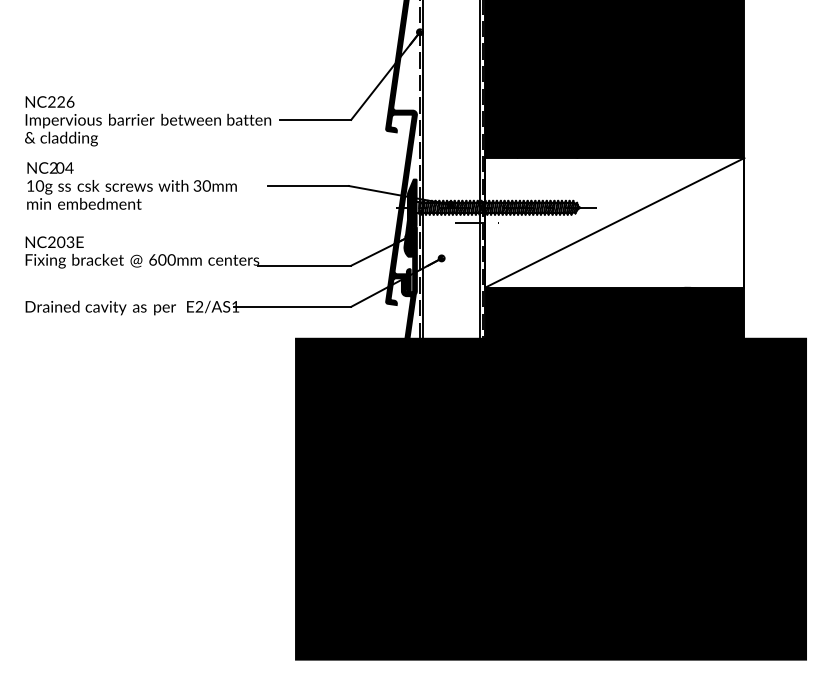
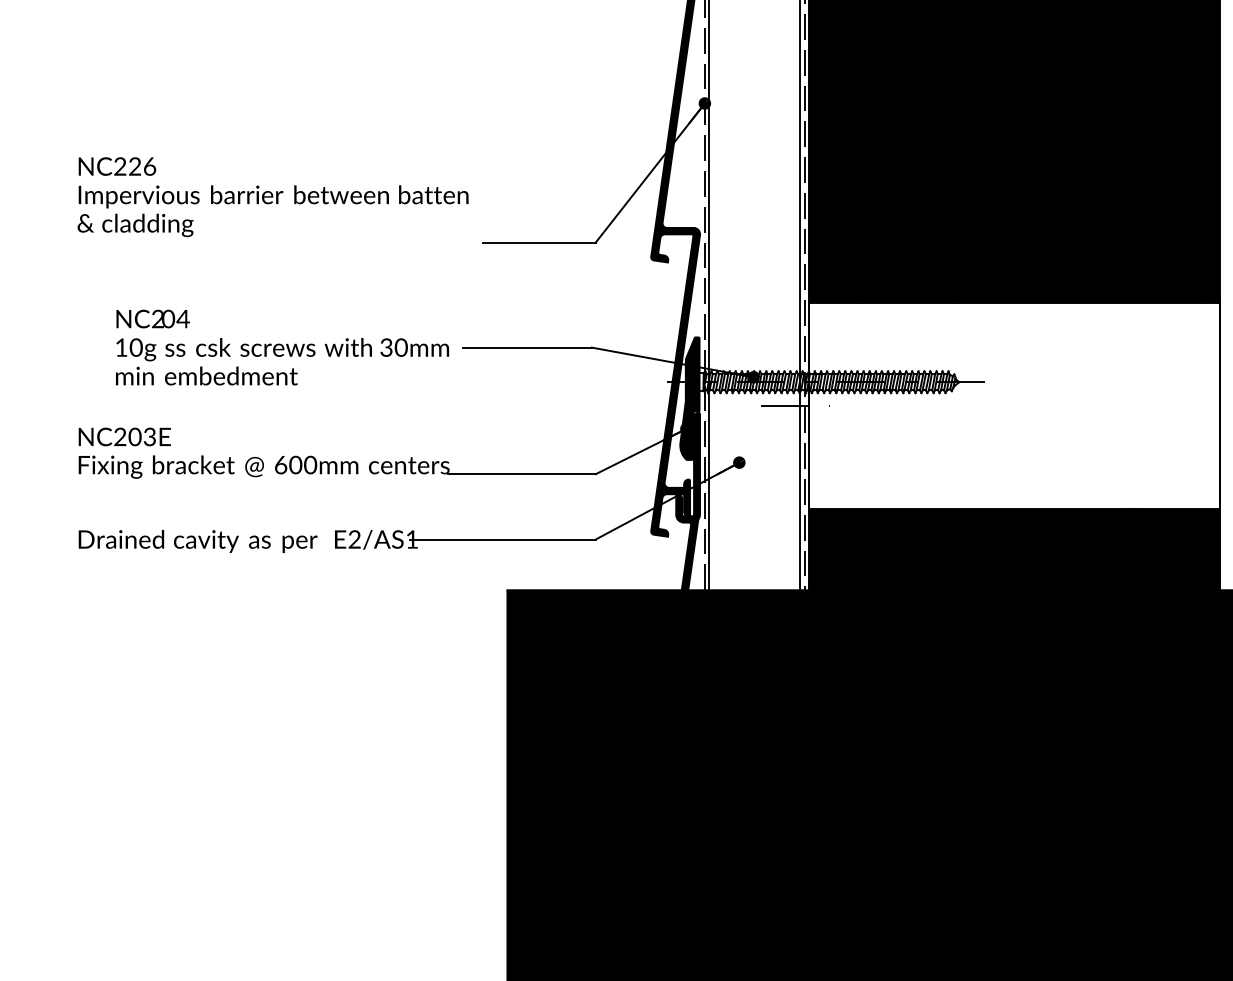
text: (148, 121) -> (273, 197), moved
text: (131, 185) -> (281, 346), moved
line: (614, 222) -> (1013, 405), removed

